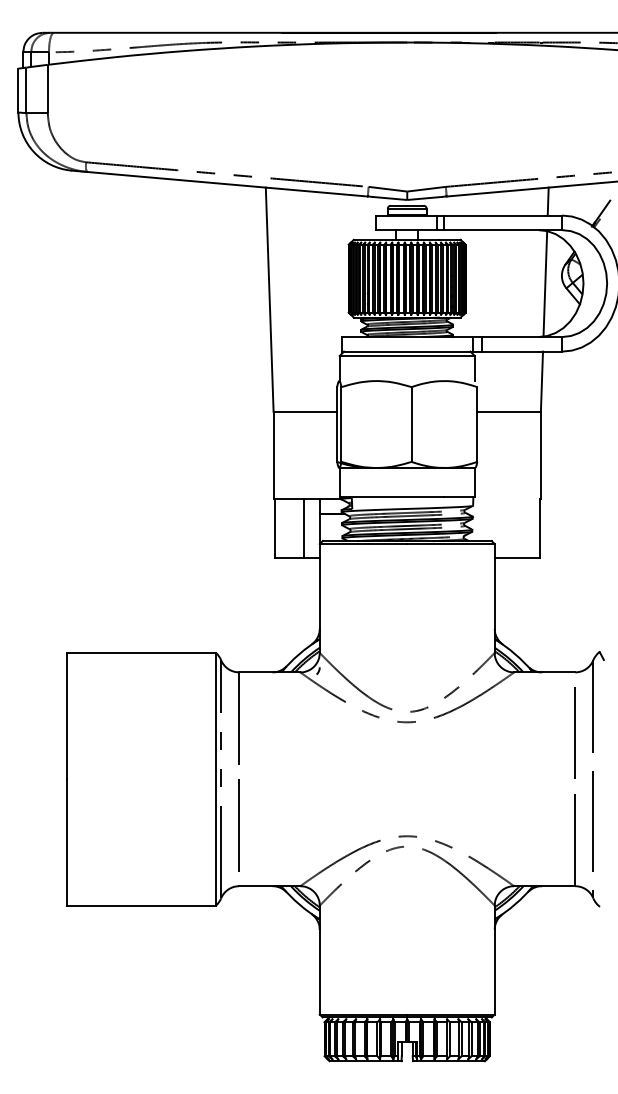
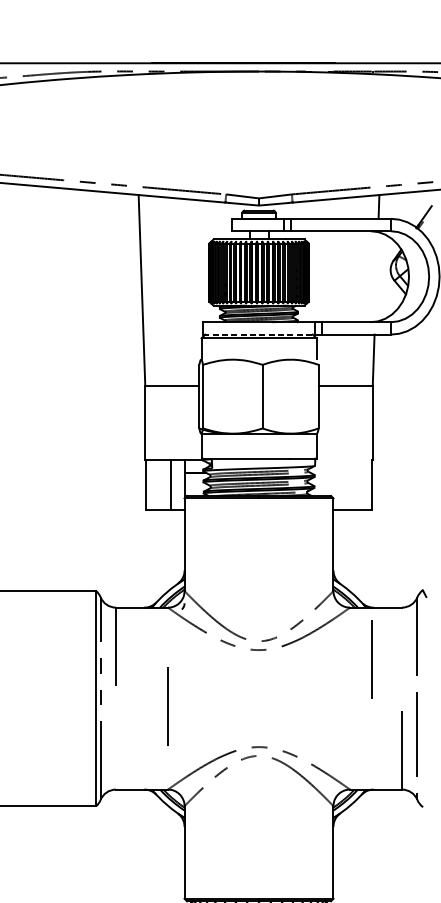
line: (545, 283) -> (376, 276), removed
line: (407, 351) -> (259, 334), solid -> dashed
line: (574, 732) -> (371, 658), moved
line: (238, 825) -> (167, 706), moved

